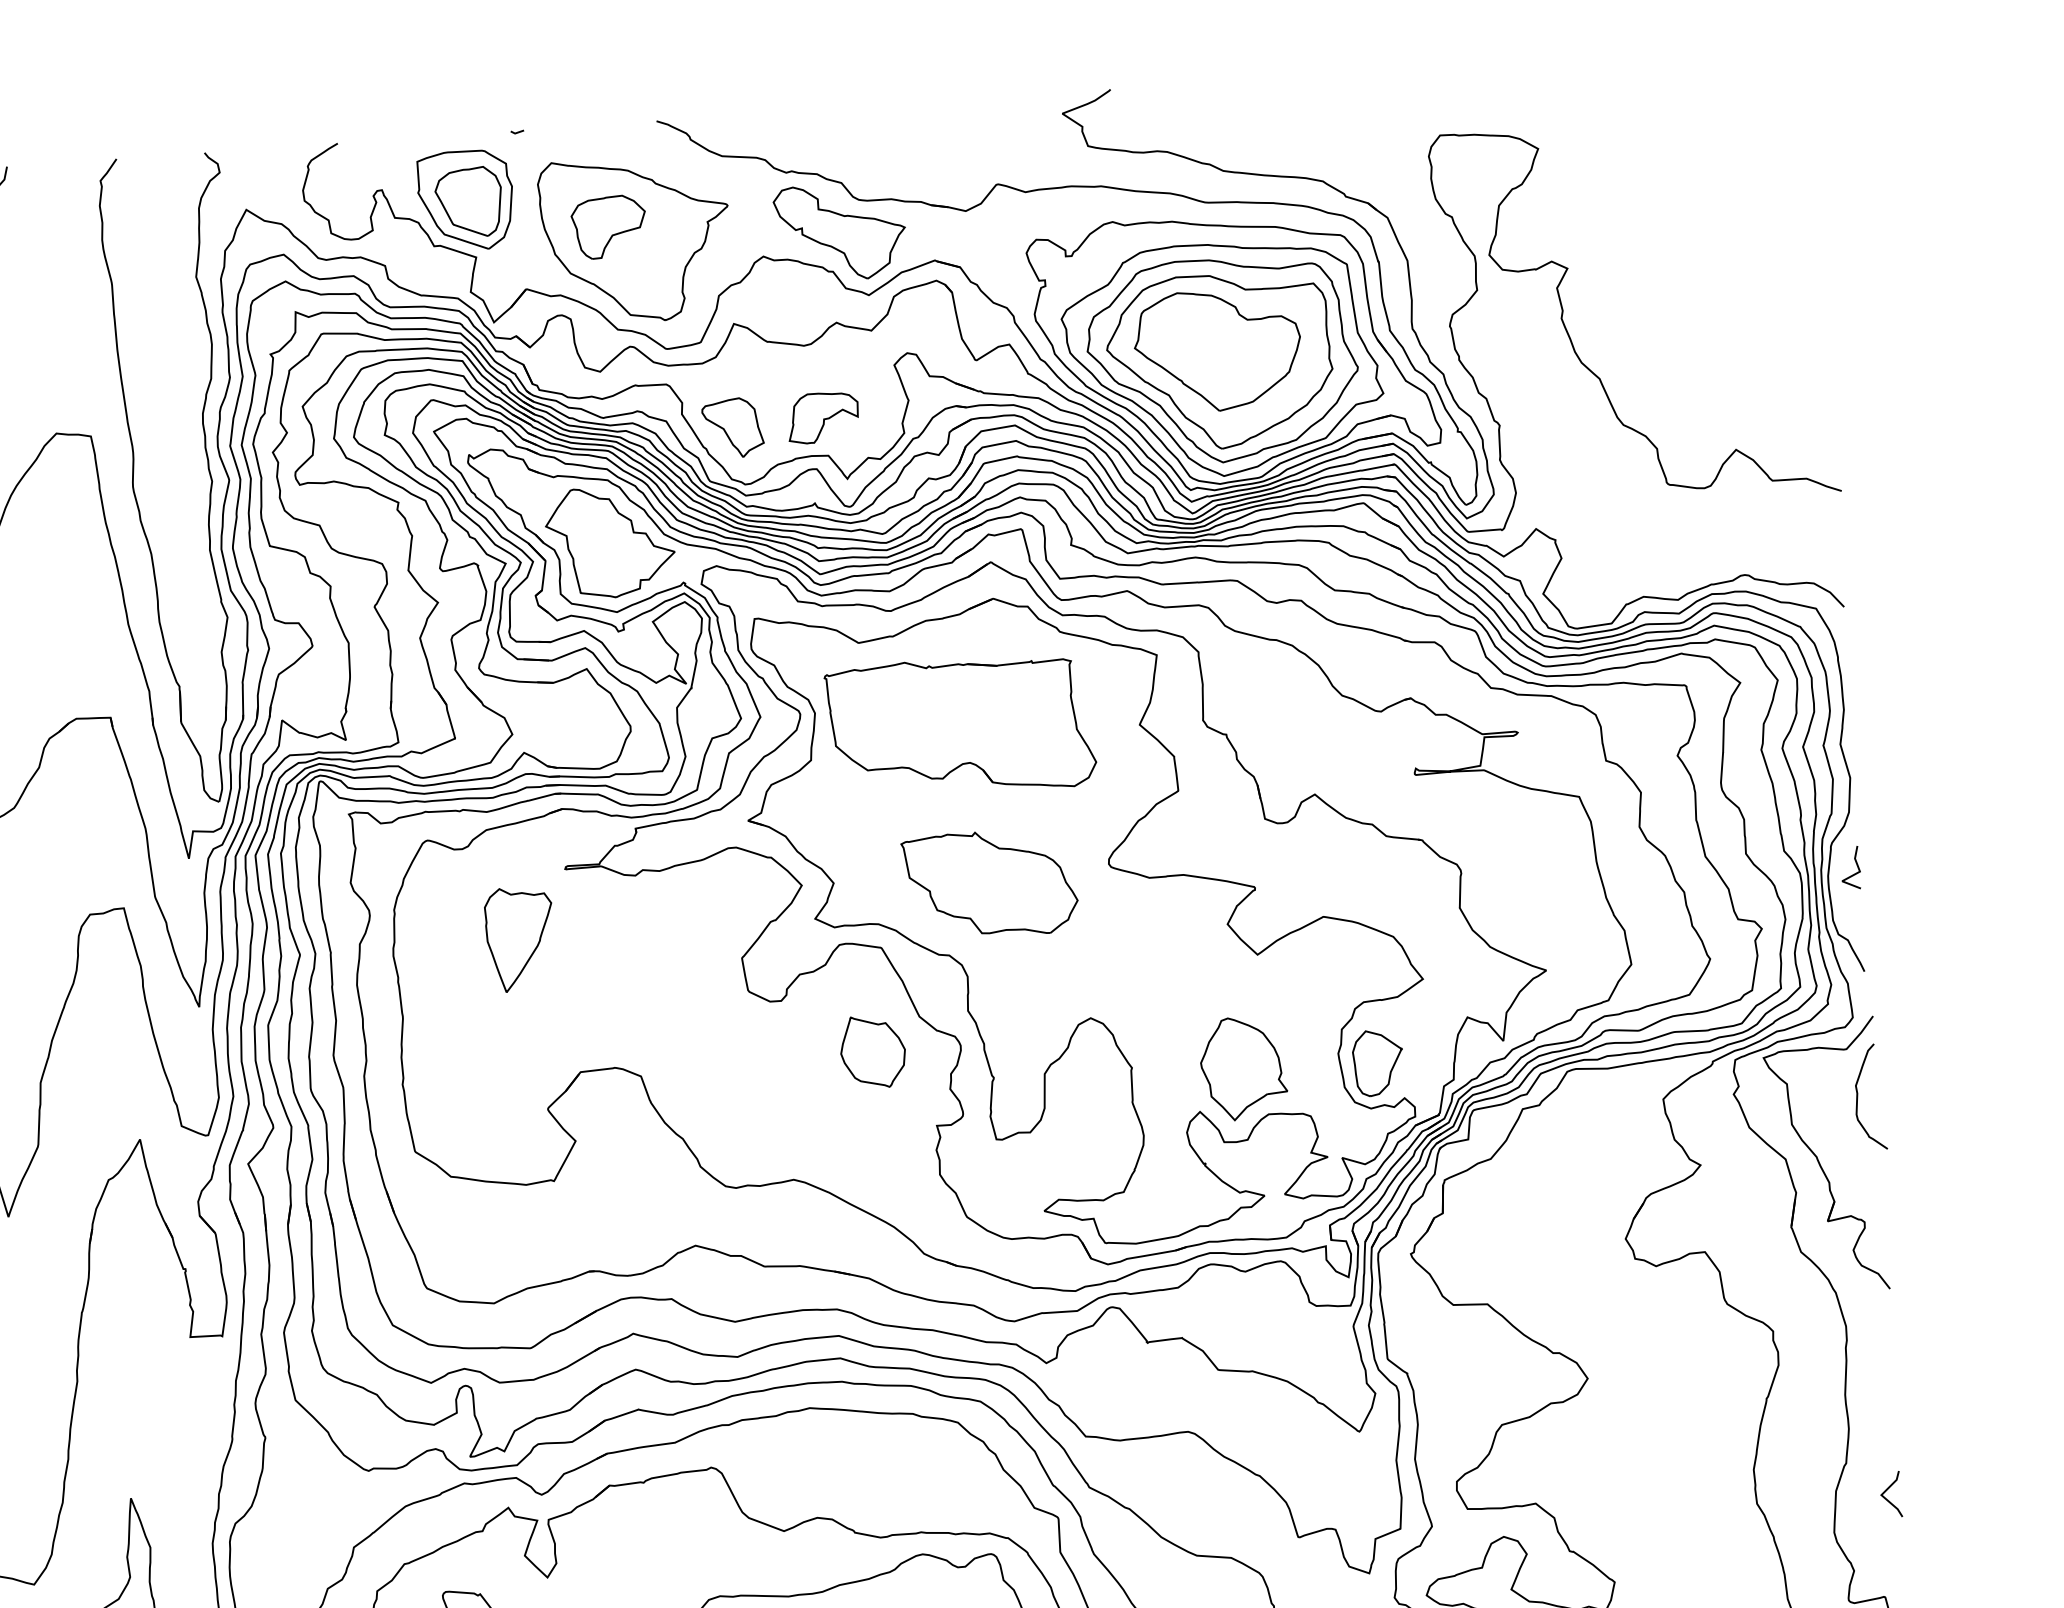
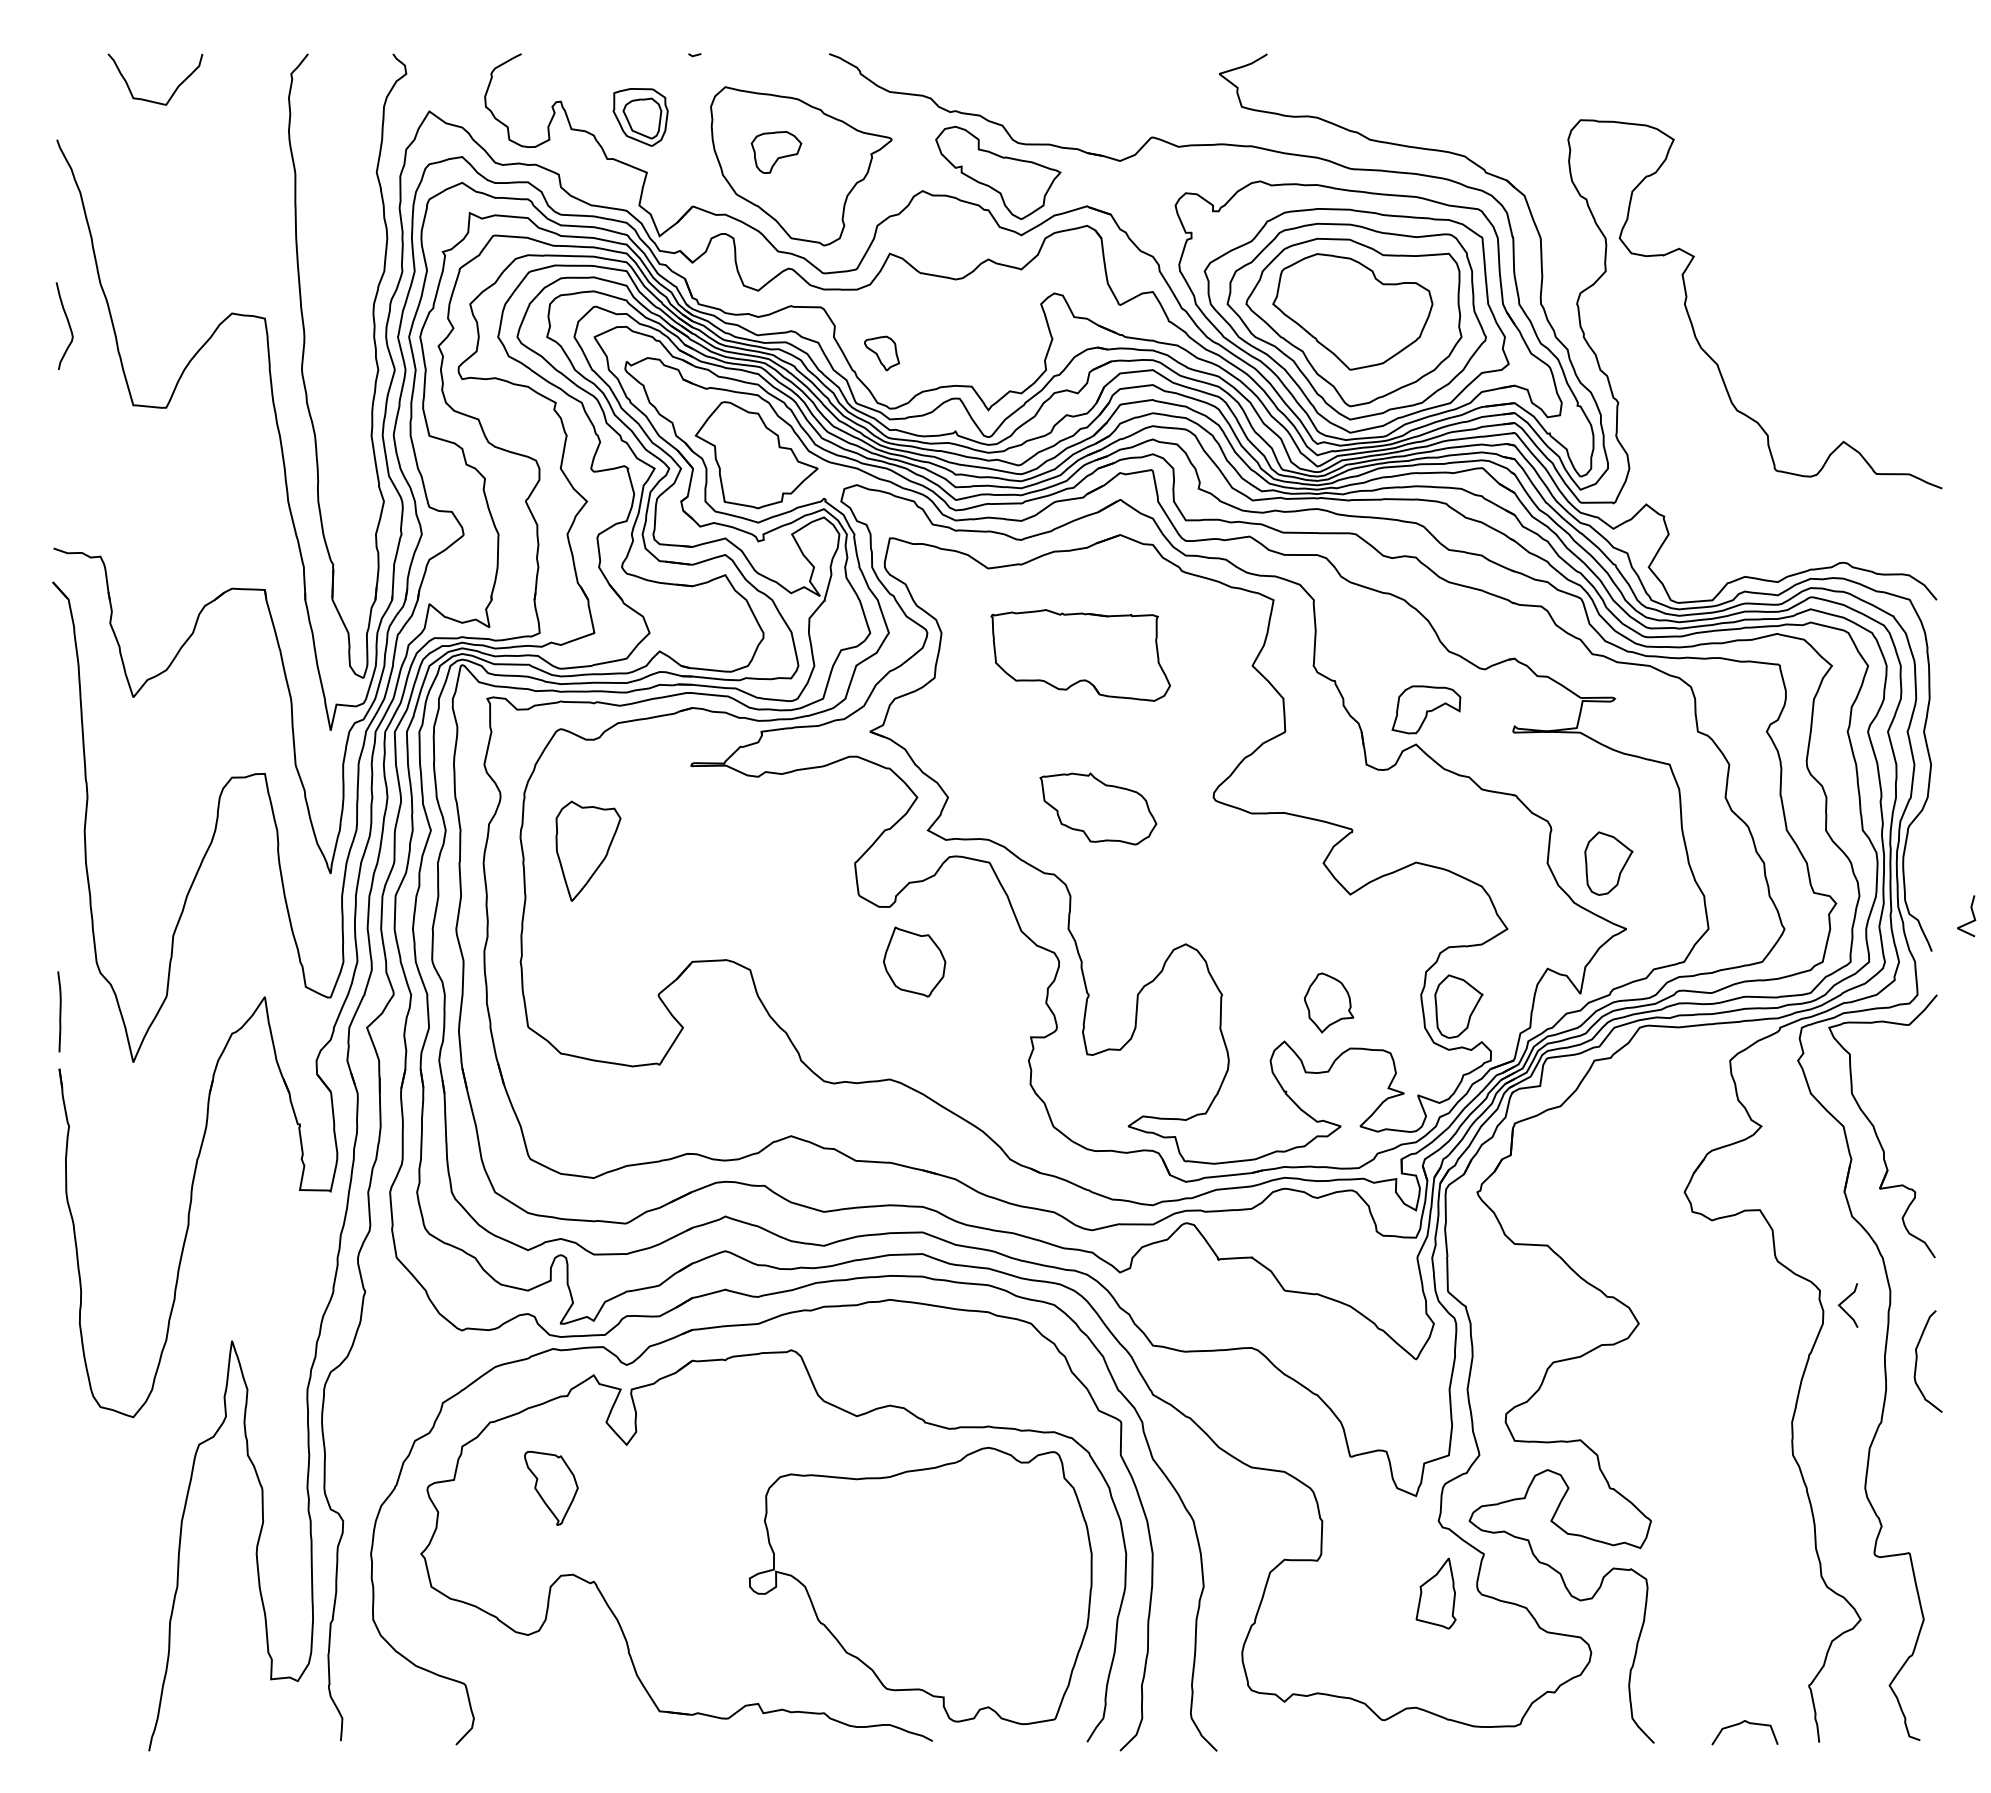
part: (465, 200) -> (640, 117), size x0.6
part: (609, 227) -> (776, 152), size x0.7
part: (823, 417) -> (1426, 709), moved
part: (732, 427) -> (881, 353), size x0.6
part: (960, 726) -> (1080, 655), size x0.7
line: (1854, 873) -> (1969, 921), moved
part: (990, 883) -> (1098, 808), size x0.7
part: (1522, 903) -> (1608, 863), added
part: (520, 938) -> (588, 850), moved
part: (872, 1051) -> (914, 961), moved
part: (1242, 1068) -> (1328, 1002), size x0.6
curve: (1858, 1098) -> (1917, 1361), moved
line: (1886, 1490) -> (1844, 1301), moved

